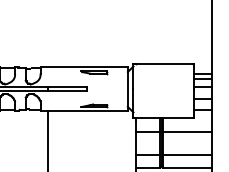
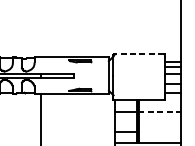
line: (164, 63) -> (140, 53), solid -> dashed
line: (187, 131) -> (159, 111), solid -> dashed
line: (187, 155) -> (159, 132), removed

